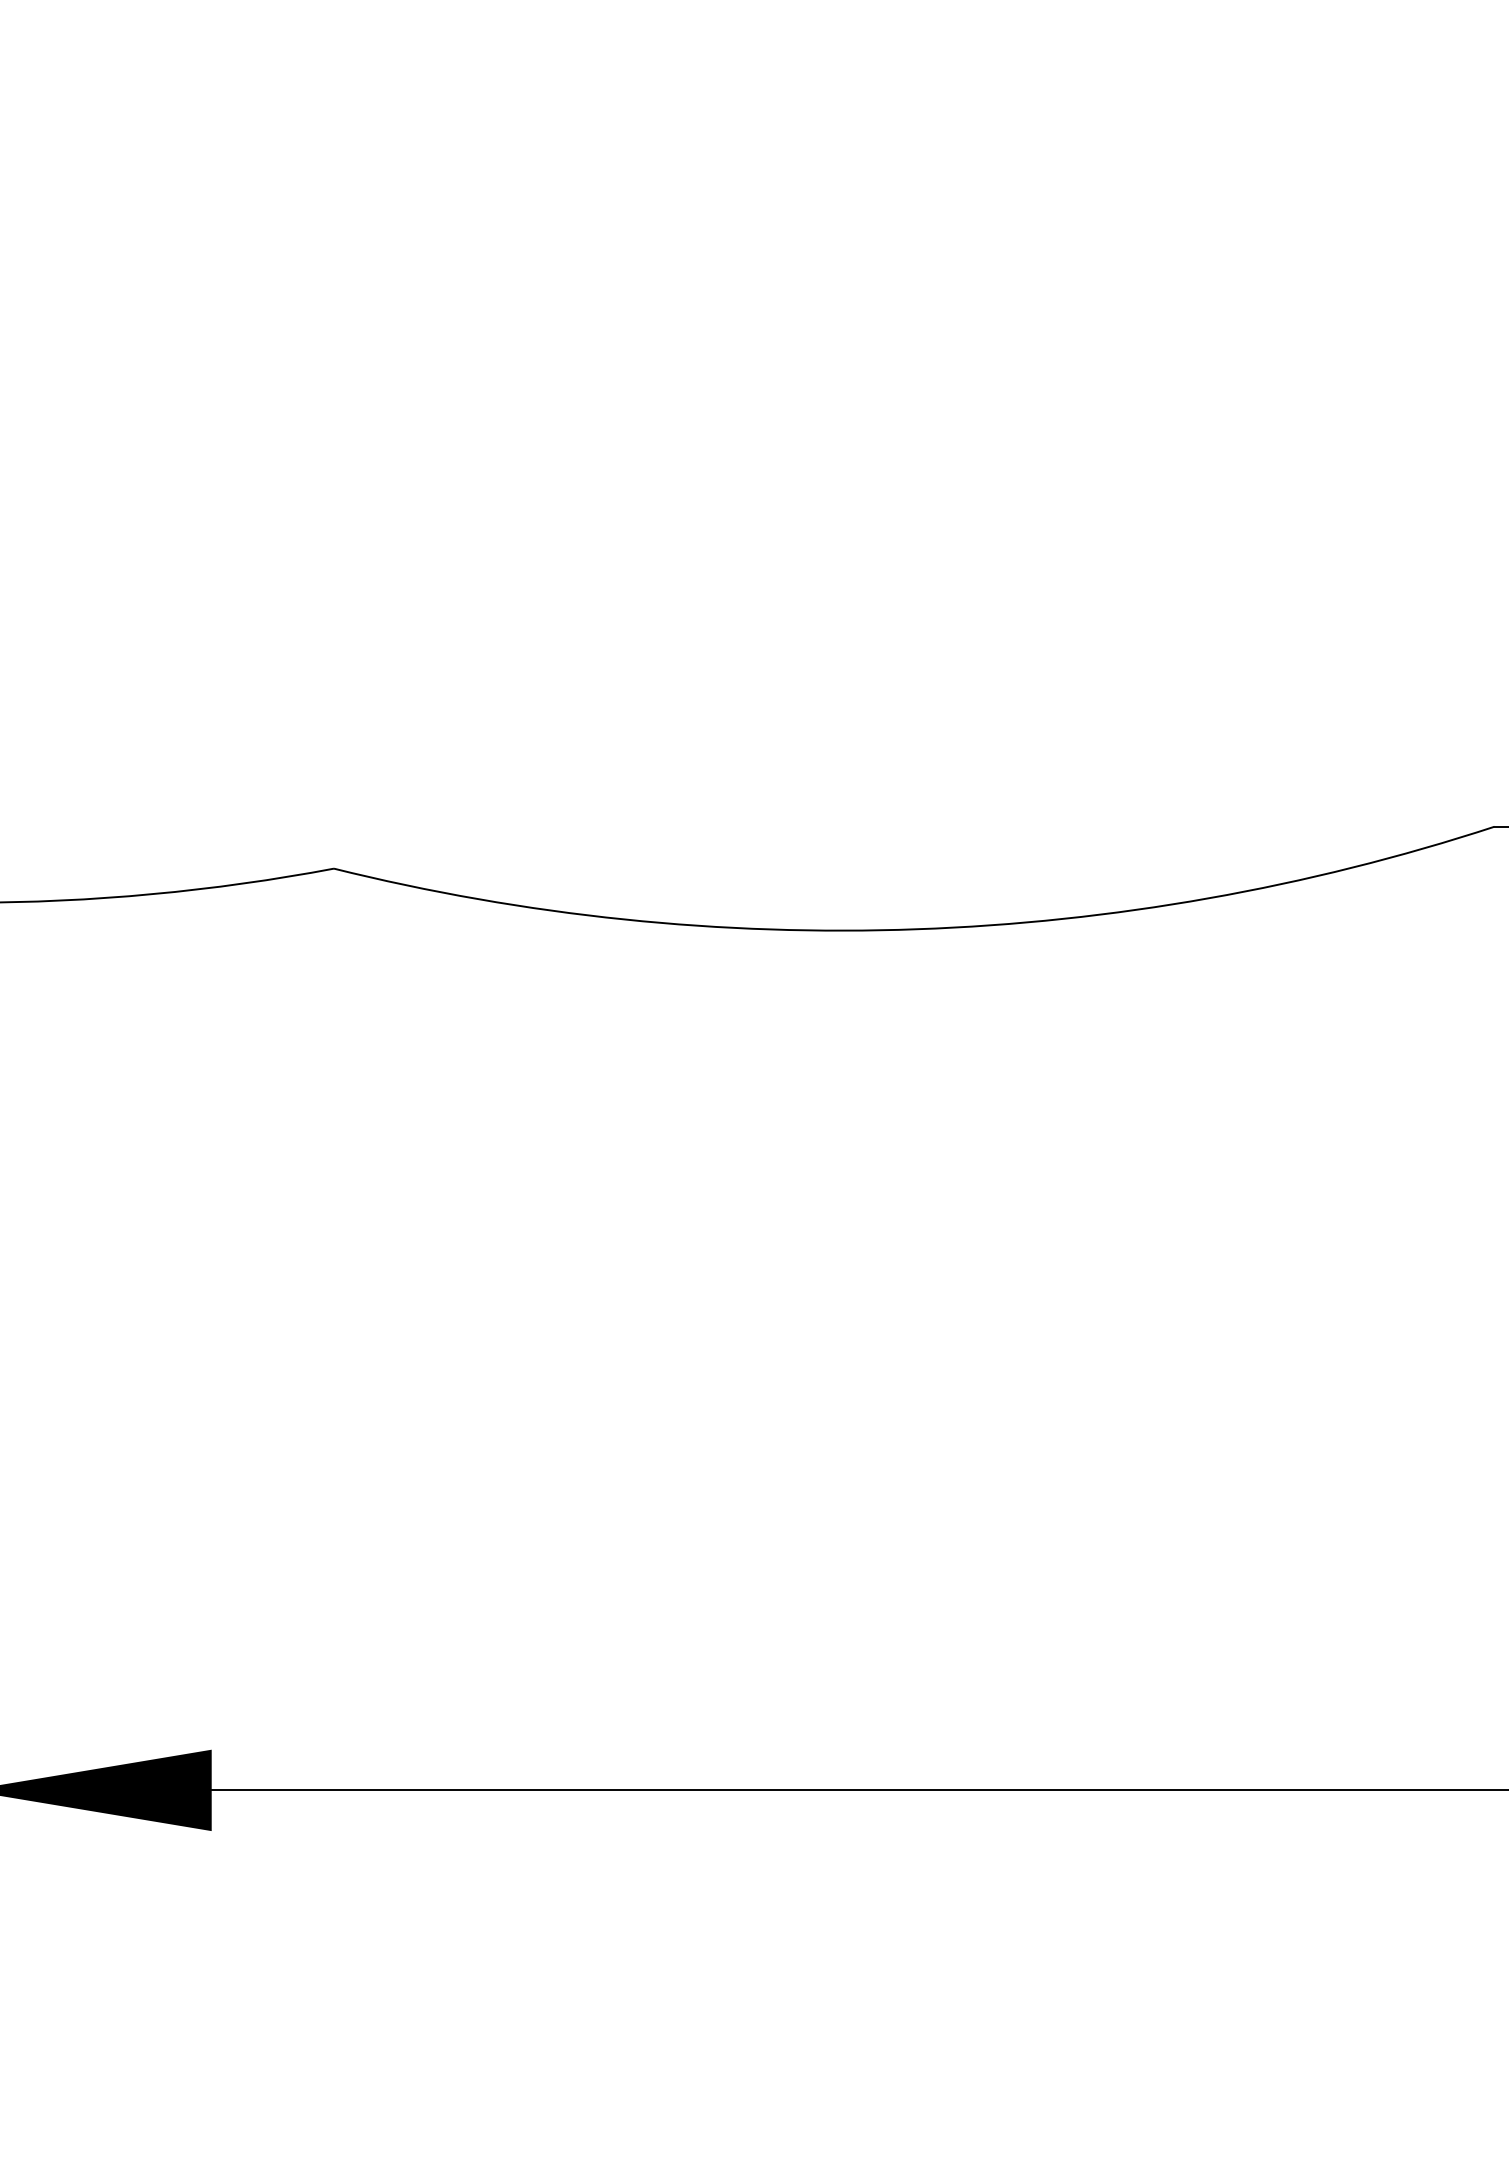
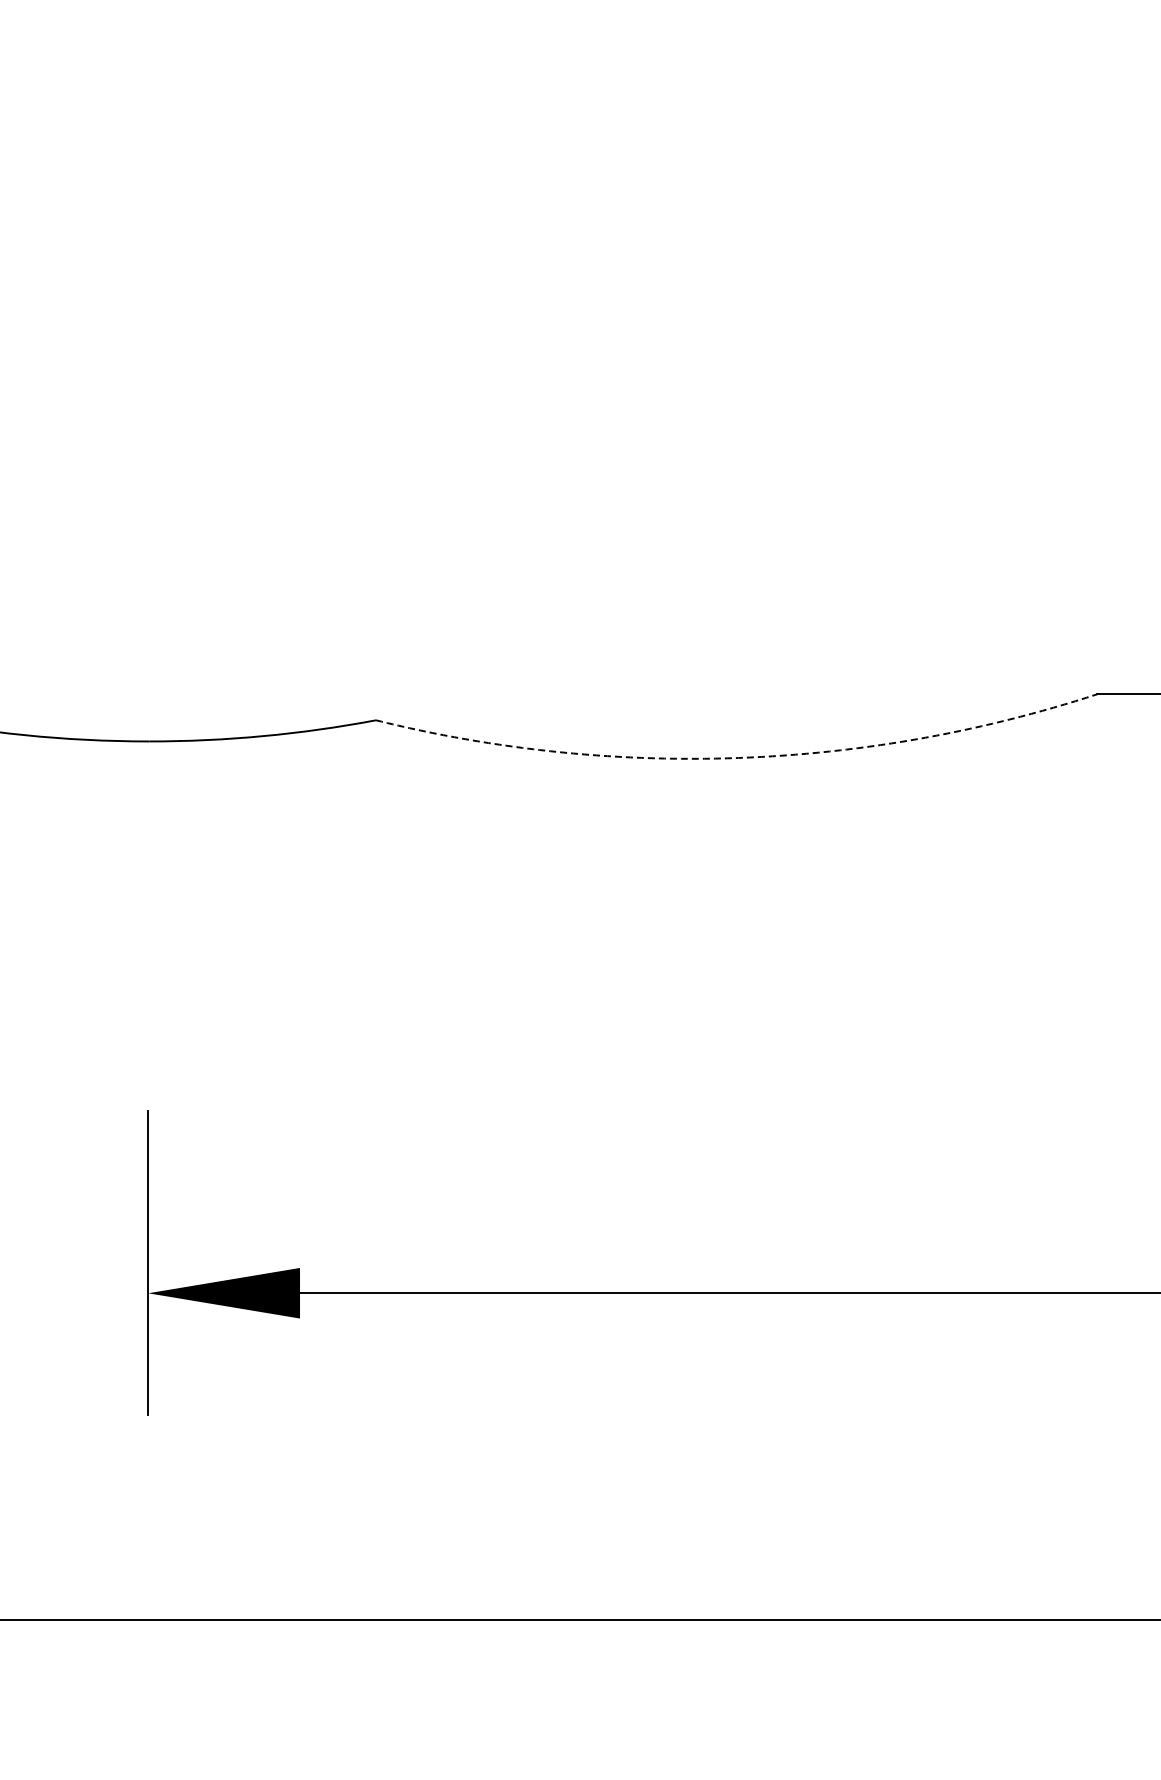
arc: (917, 928) -> (738, 757), solid -> dashed

